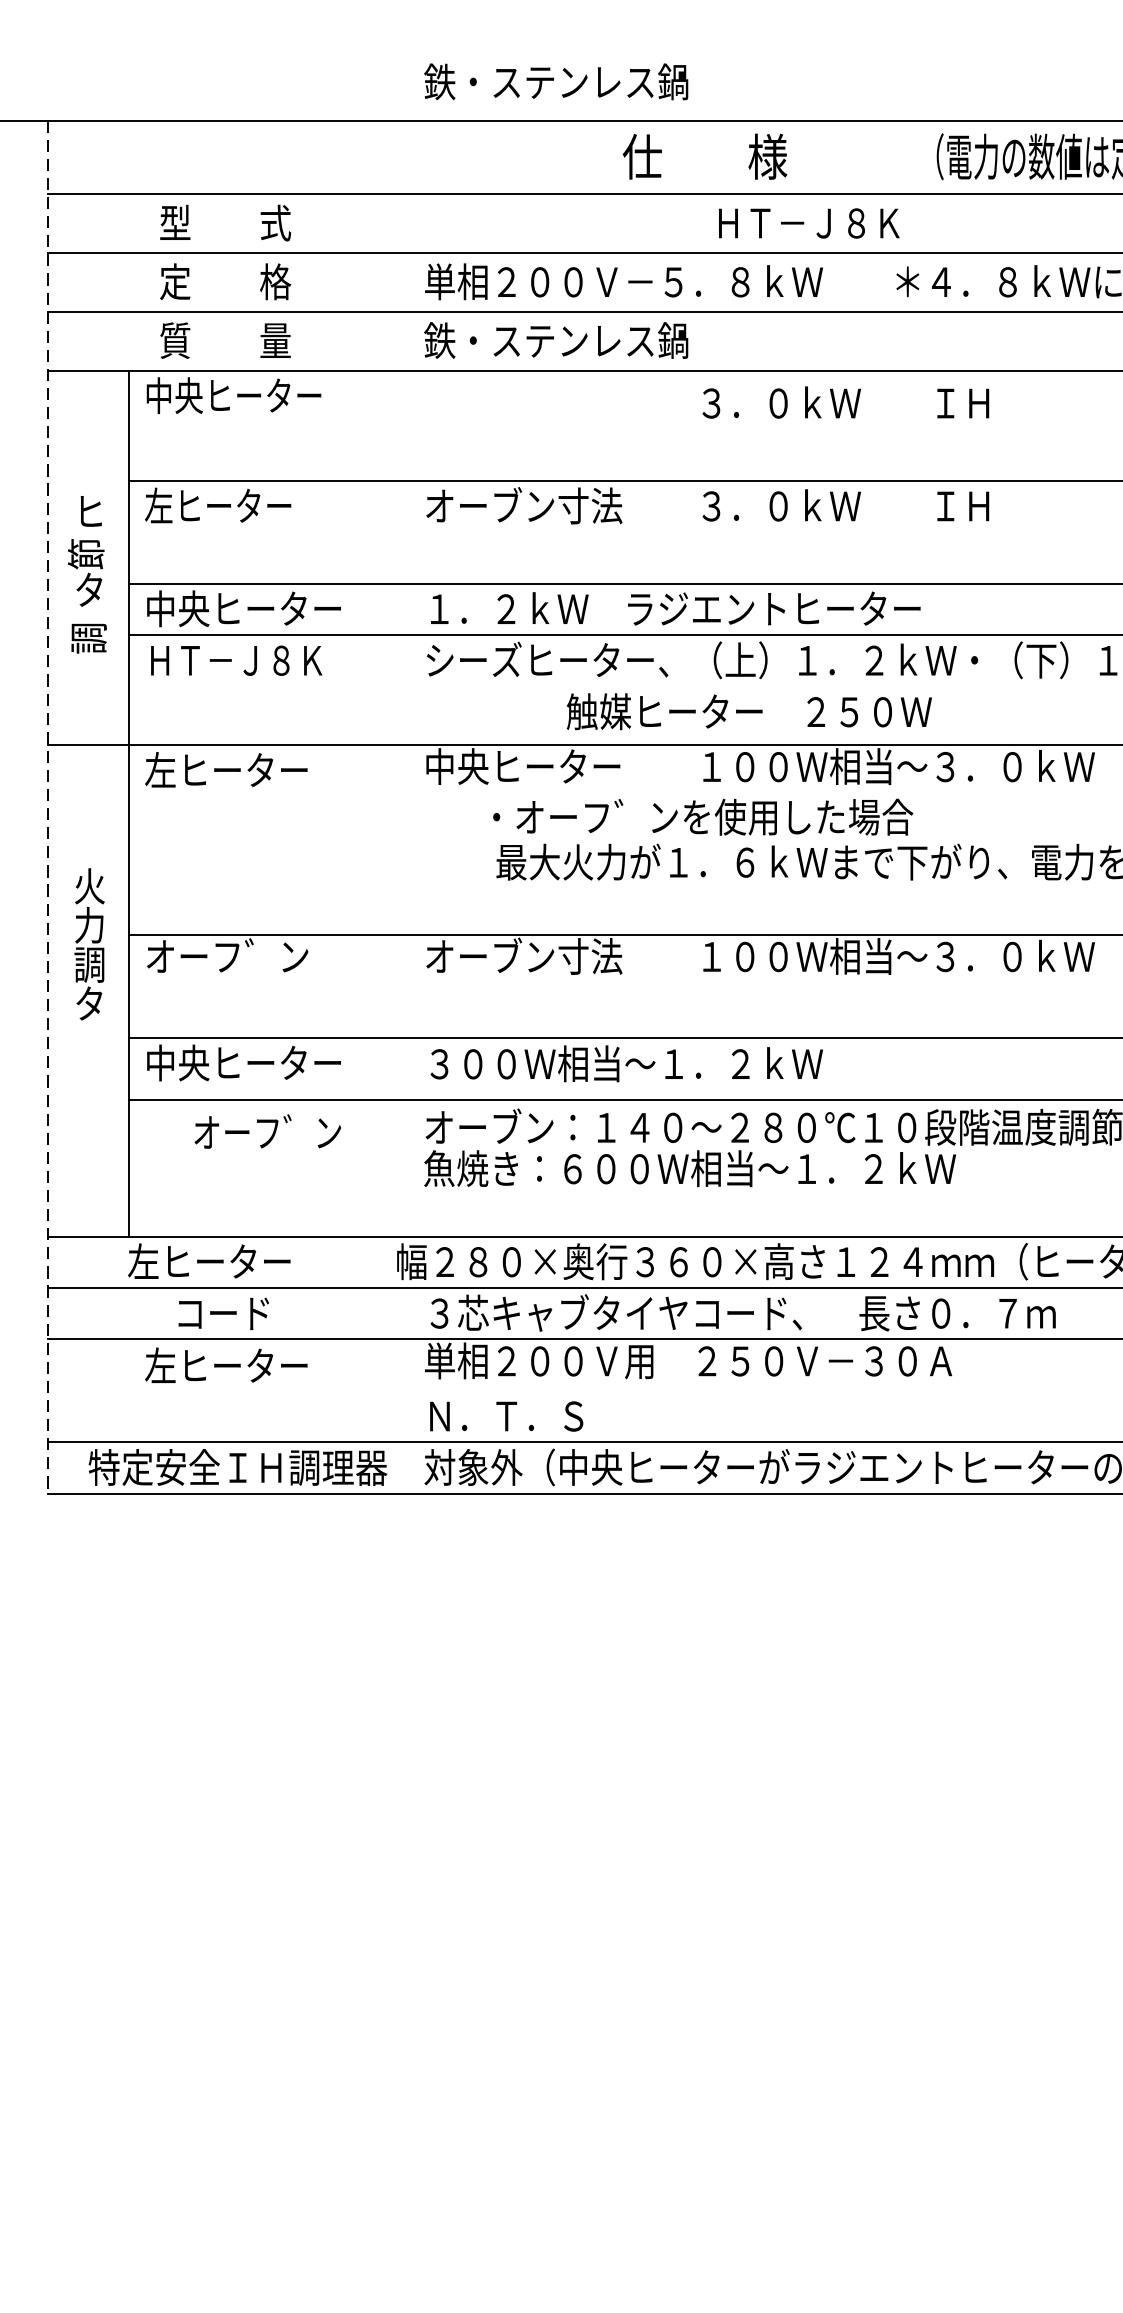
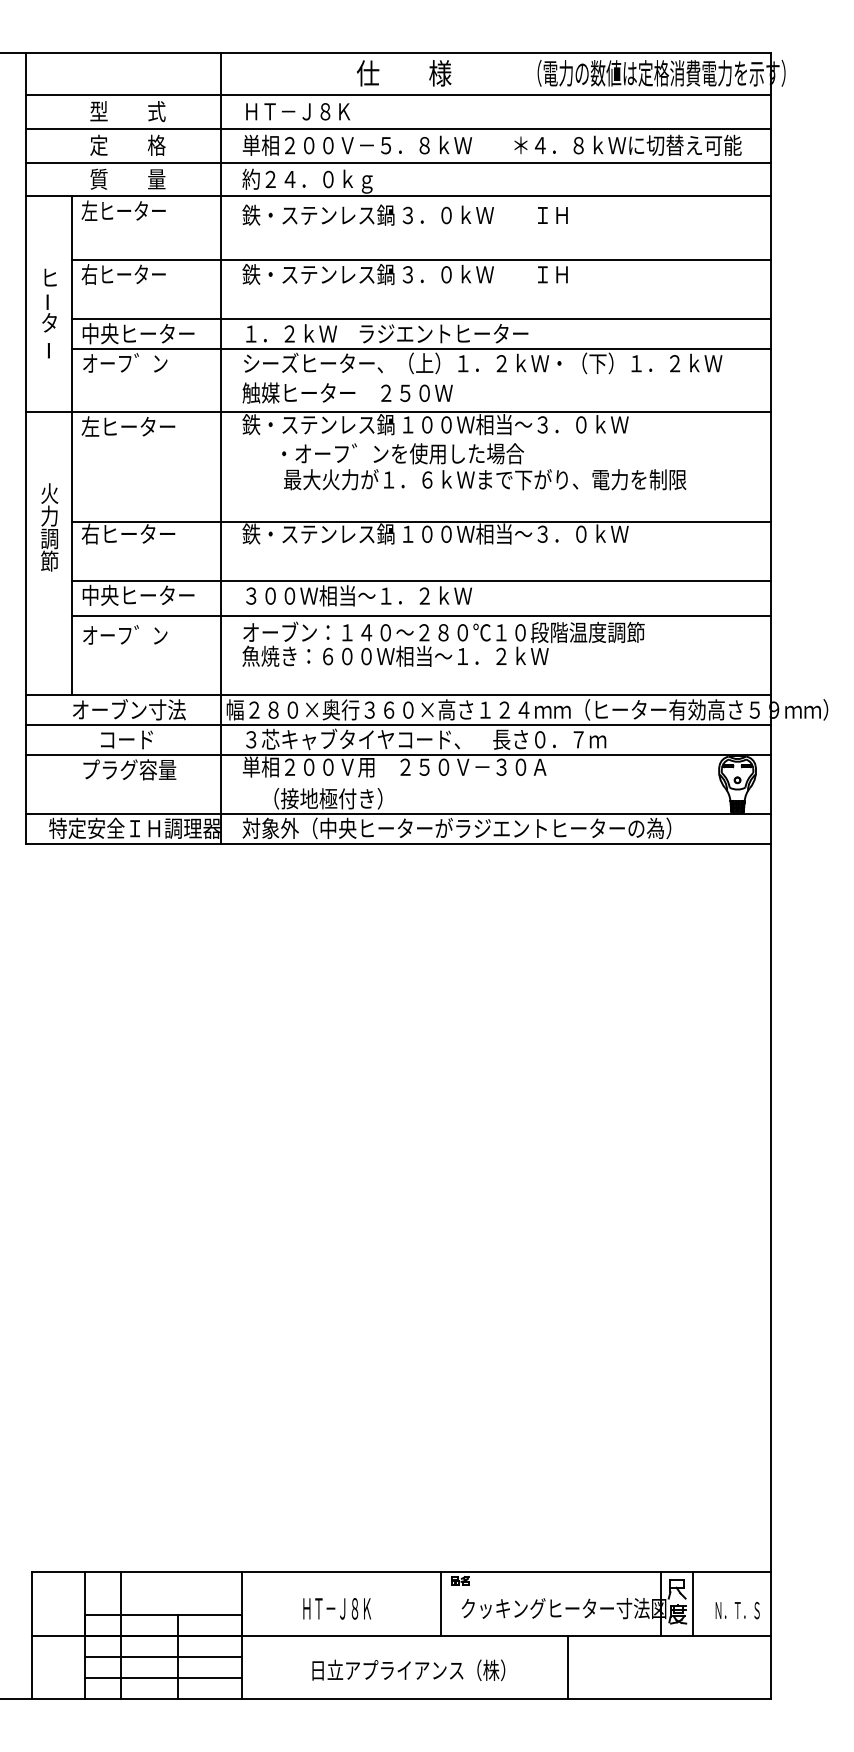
text: (556, 80) -> (318, 214), moved
text: (808, 222) -> (297, 111), moved
text: (556, 342) -> (318, 180), 鉄・ステンレス鍋 -> 約２４．０ｋｇ
text: (233, 394) -> (132, 210), 中央ヒーター -> 左ヒーター
text: (158, 505) -> (89, 274), 左ヒーター -> 右ヒーター
text: (556, 505) -> (318, 274), オーブン寸法 -> 鉄・ステンレス鍋
text: (85, 552) -> (47, 301), 節 -> ー
text: (89, 637) -> (49, 350), 調 -> ー
text: (235, 658) -> (133, 362), ＨＴ－Ｊ８Ｋ -> オーフ゛ン
text: (749, 710) -> (347, 392), moved
text: (556, 766) -> (318, 424), 中央ヒーター -> 鉄・ステンレス鍋
line: (386, 806) -> (220, 447), added
line: (47, 807) -> (25, 448), dashed -> solid
text: (226, 955) -> (128, 533), オーフ゛ン -> 右ヒーター
text: (556, 955) -> (318, 533), オーブン寸法 -> 鉄・ステンレス鍋
text: (89, 1002) -> (49, 560), タ -> 節
text: (268, 1130) -> (125, 634), moved
text: (226, 1261) -> (128, 709), 左ヒーター -> オーブン寸法
text: (226, 1365) -> (128, 769), 左ヒーター -> プラグ容量
text: (547, 1415) -> (313, 798), Ｎ．Ｔ．Ｓ -> （接地極付き）

